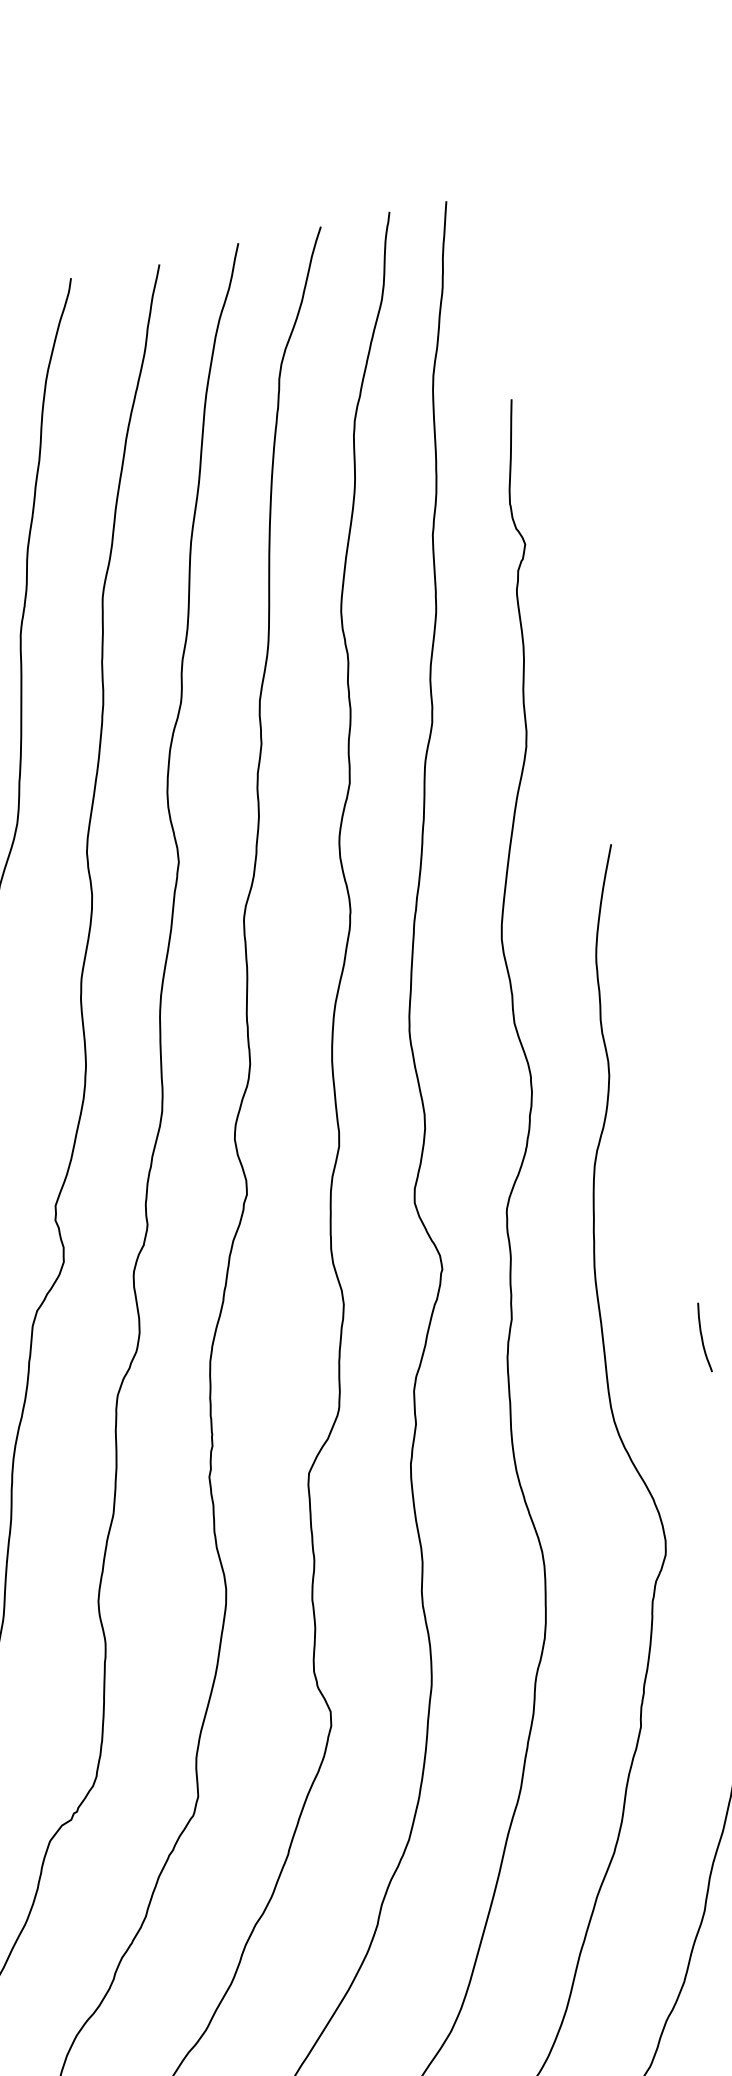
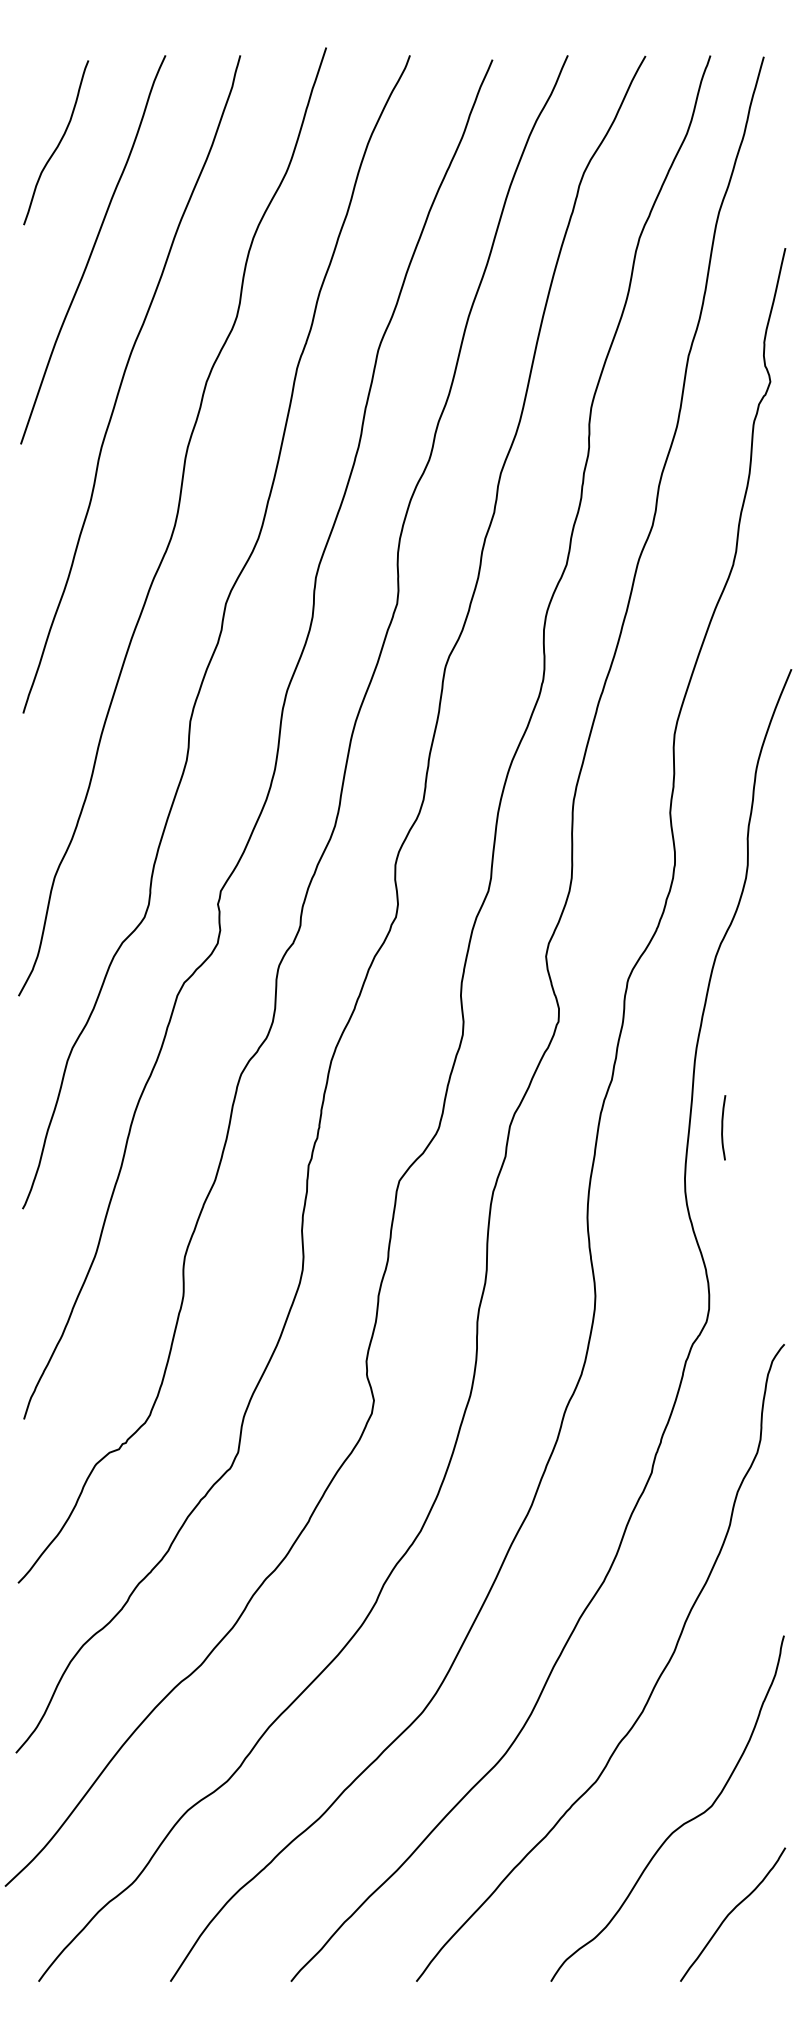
curve: (703, 1337) -> (723, 1127), moved

